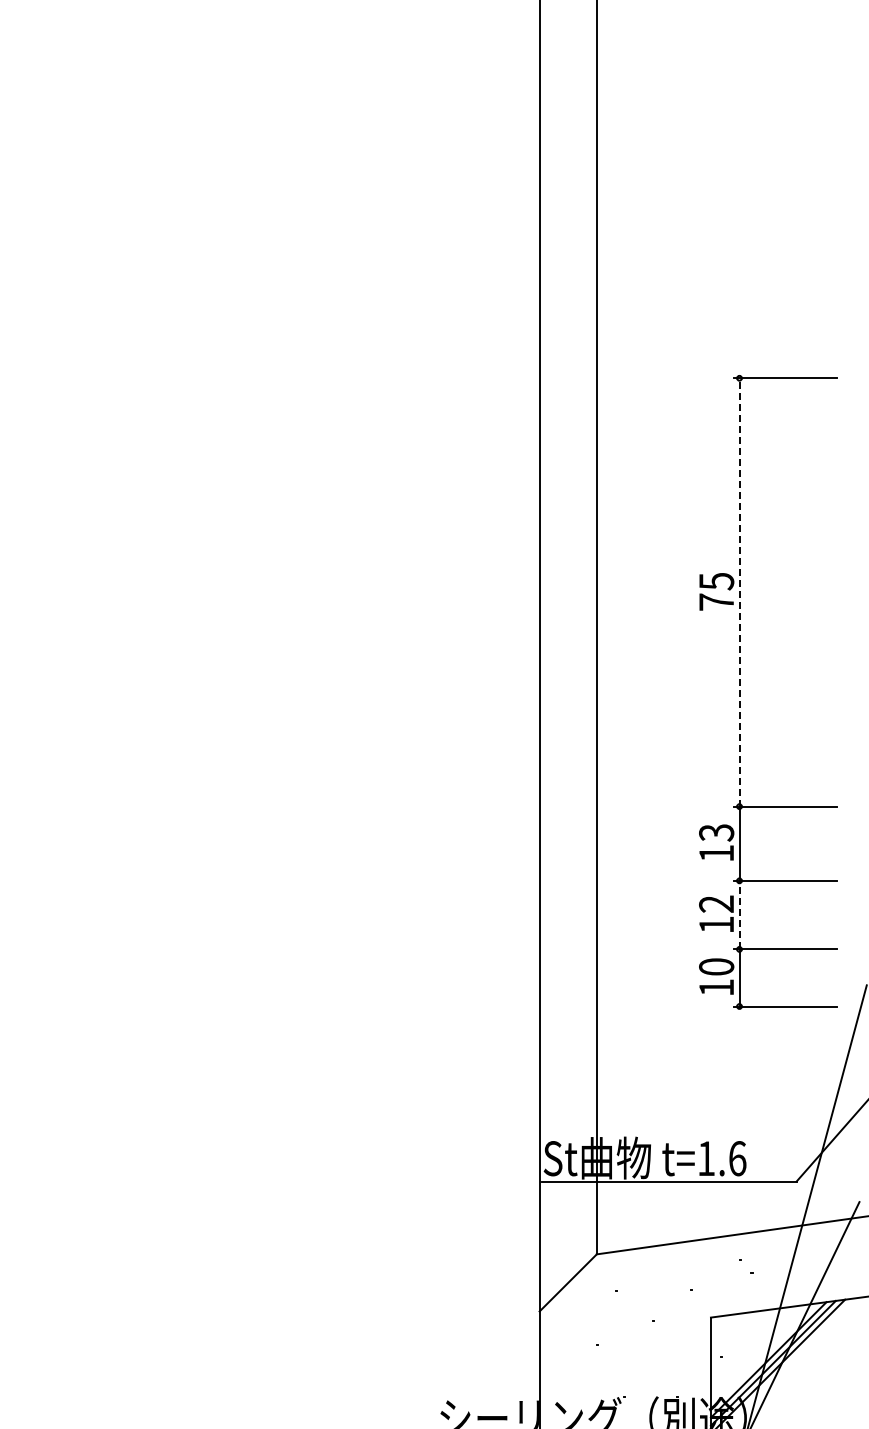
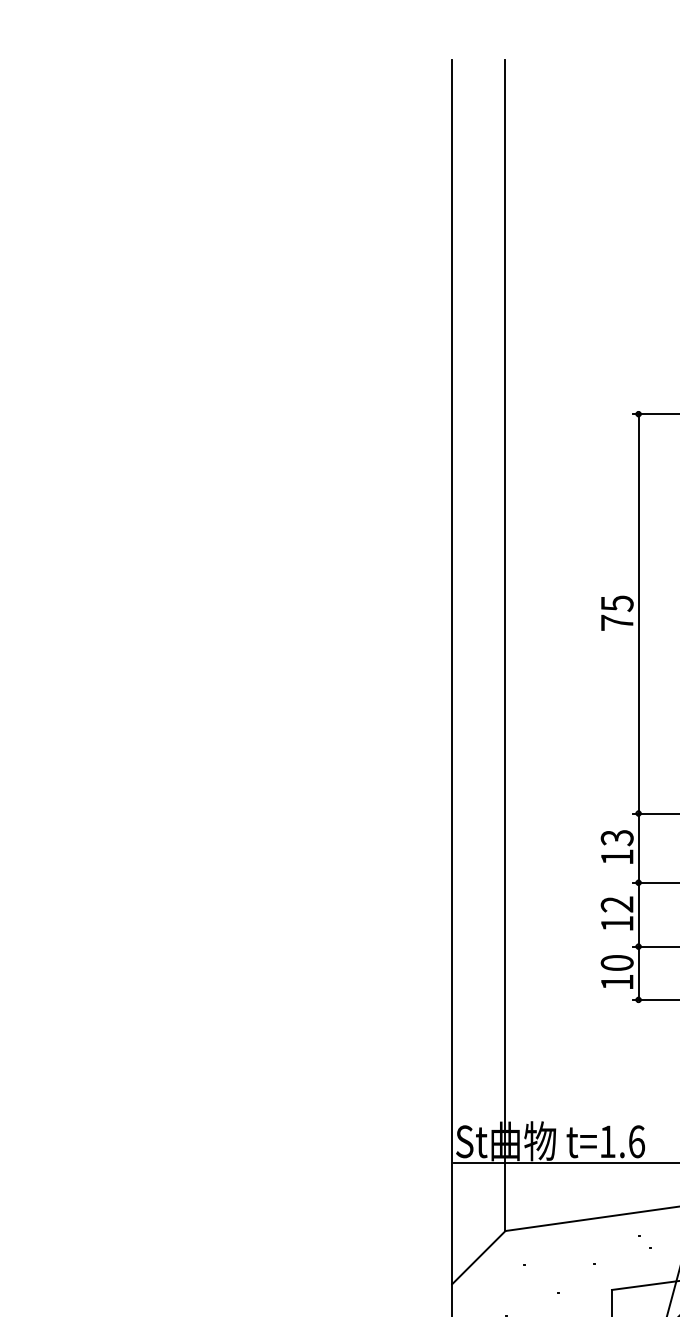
line: (739, 591) -> (638, 612), dashed -> solid
line: (739, 914) -> (638, 914), dashed -> solid

